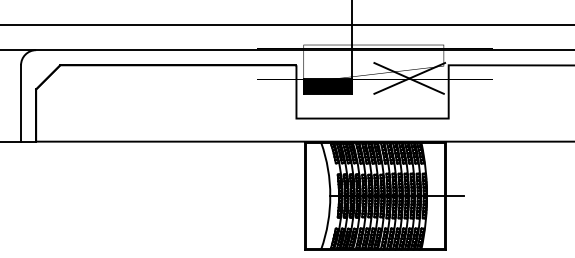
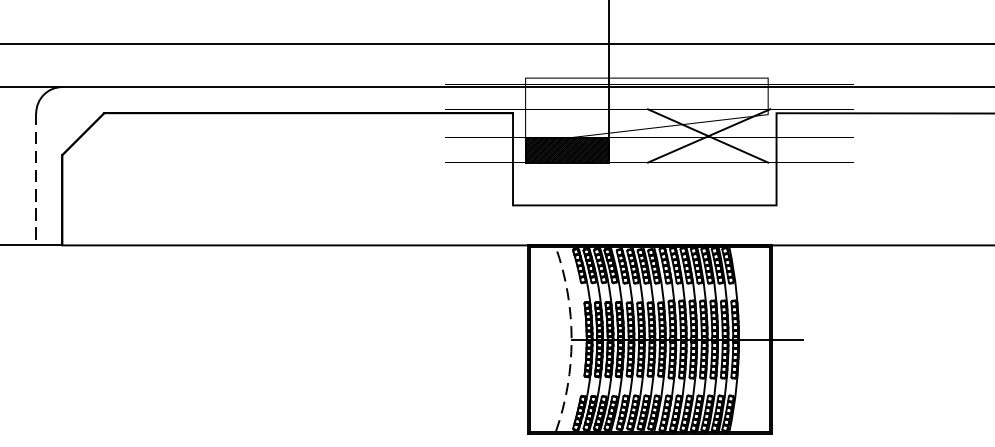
line: (21, 103) -> (37, 179), solid -> dashed
arc: (330, 196) -> (571, 340), solid -> dashed

